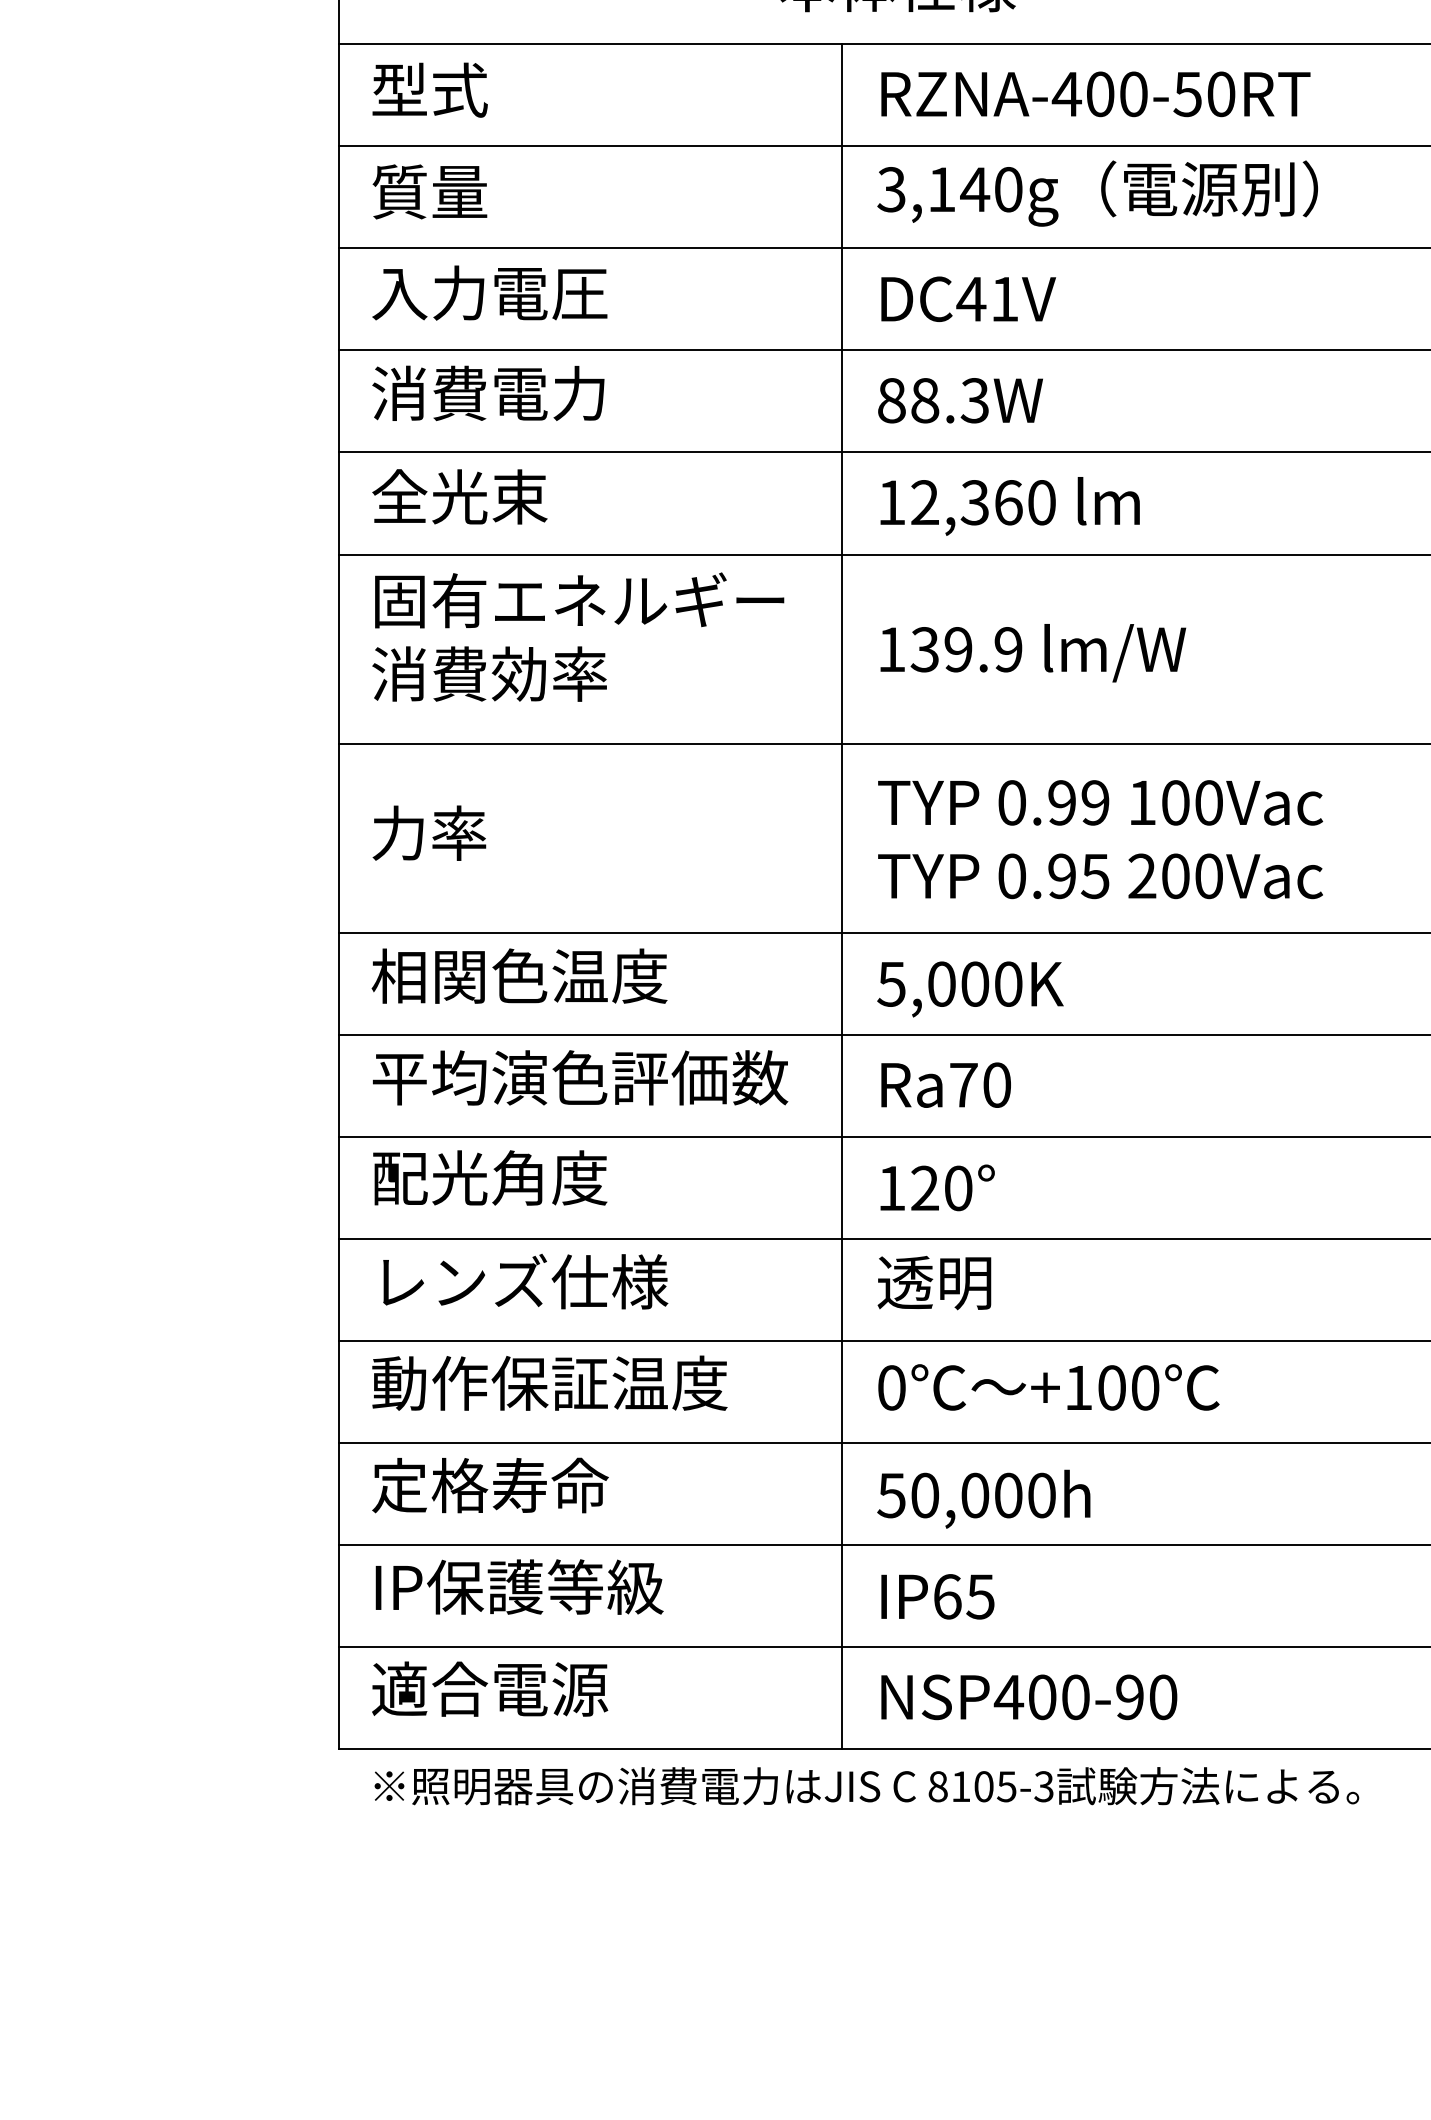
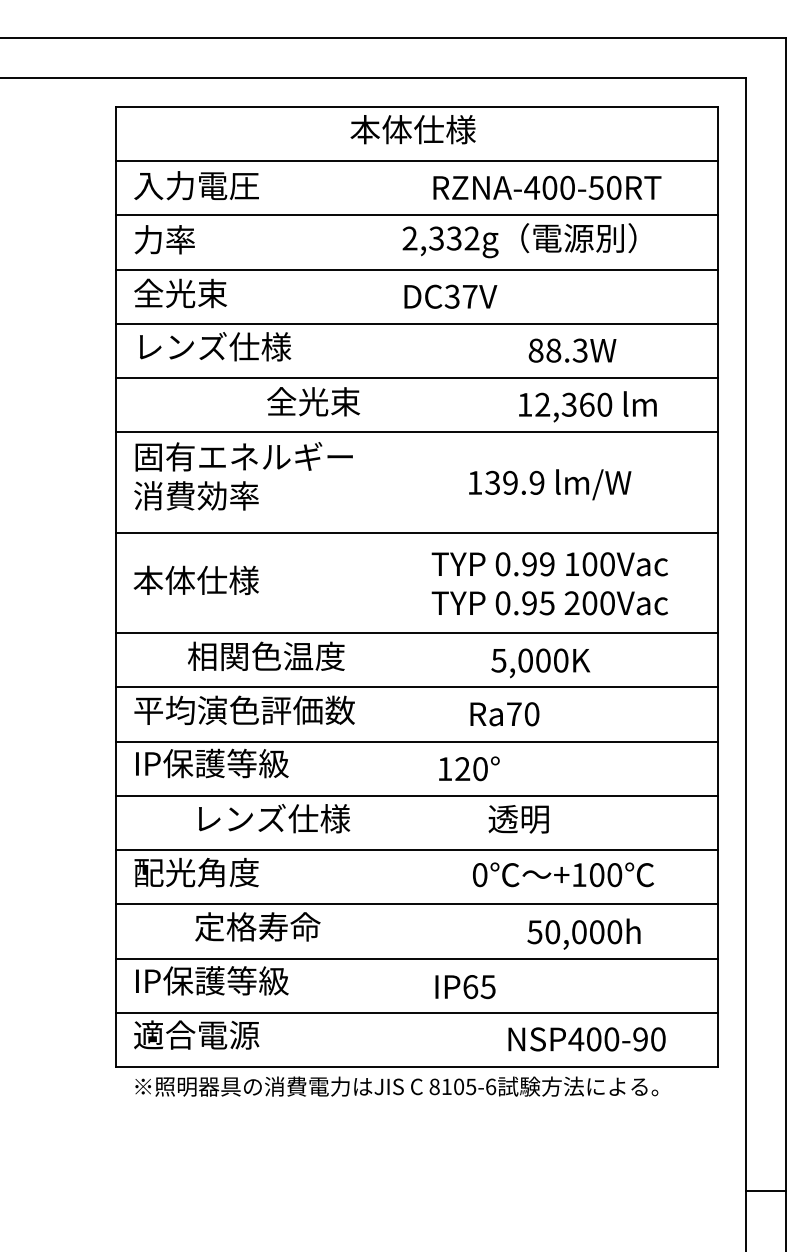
text: (489, 89) -> (196, 185), 型式 -> 入力電圧
text: (1095, 93) -> (547, 187), moved
text: (949, 189) -> (440, 238), 3,140g -> 2,332g
text: (429, 191) -> (164, 239), 質量 -> 力率
text: (489, 293) -> (196, 293), 入力電圧 -> 全光束
text: (986, 298) -> (460, 296), DC41V -> DC37V
text: (519, 392) -> (212, 346), 消費電力 -> レンズ仕様
text: (960, 400) -> (572, 350), moved
text: (459, 496) -> (313, 401), moved
text: (1009, 505) -> (587, 406), moved
text: (1033, 652) -> (550, 484), moved
text: (487, 833) -> (195, 580), 力率 -> 本体仕様
text: (1099, 839) -> (549, 583), moved
line: (841, 897) -> (383, 614), removed
text: (519, 974) -> (266, 655), moved
text: (969, 989) -> (540, 663), moved
text: (945, 1085) -> (504, 714), moved
text: (517, 1177) -> (211, 763), 配光角度 -> IP保護等級
text: (937, 1187) -> (469, 768), moved
text: (525, 1281) -> (274, 818), moved
text: (934, 1283) -> (518, 819), moved
text: (550, 1383) -> (228, 872), 動作保証温度 -> 配光角度
text: (1048, 1386) -> (563, 874), moved
text: (489, 1484) -> (257, 926), moved
text: (982, 1497) -> (583, 933), moved
text: (937, 1597) -> (465, 987), moved
text: (1028, 1697) -> (586, 1039), moved
text: (1045, 1785) -> (491, 1086), 8105-3 -> 8105-6

